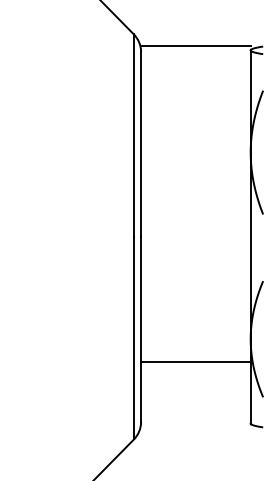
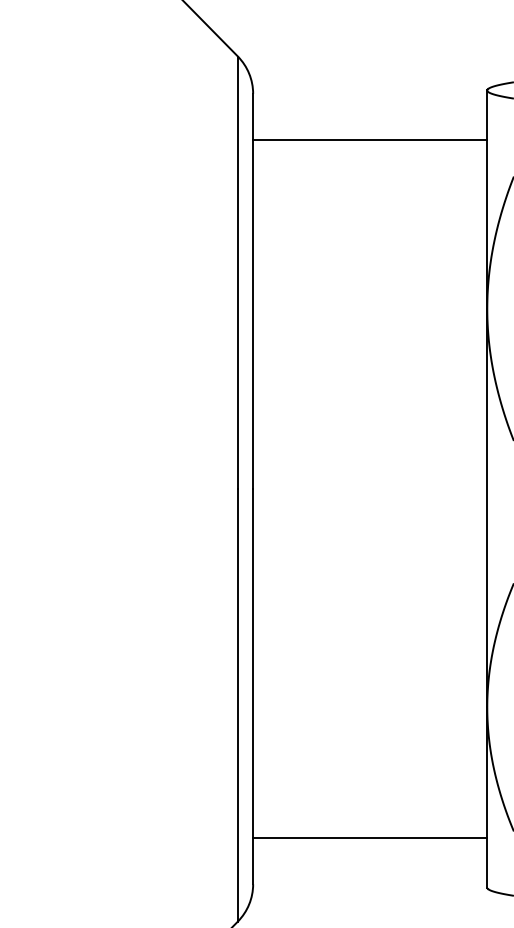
line: (195, 45) -> (369, 139), moved
line: (195, 362) -> (369, 838), moved

